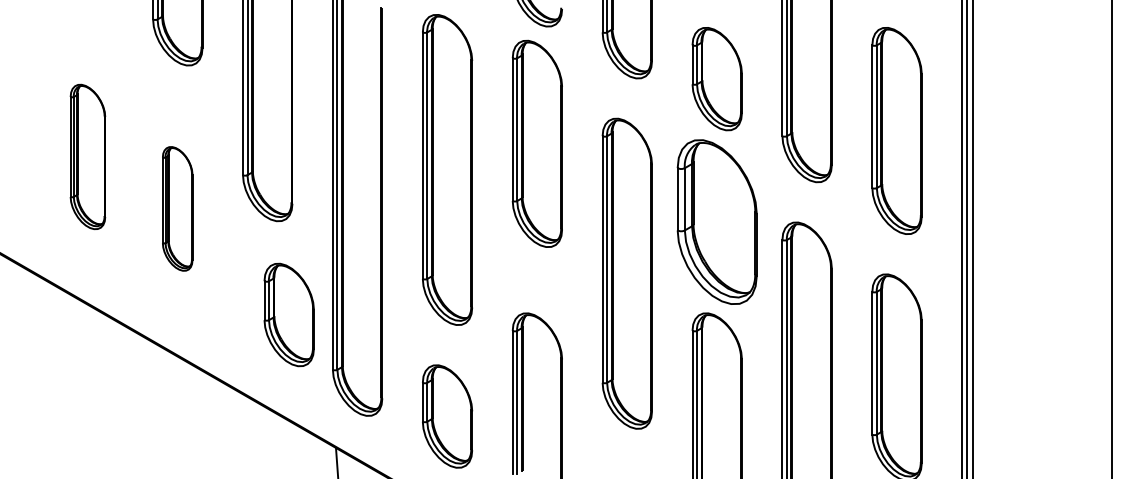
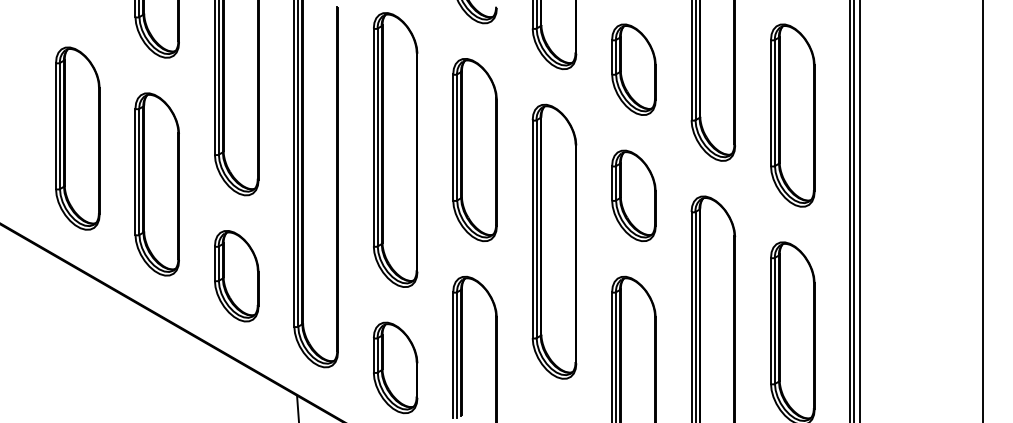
part: (536, 144) -> (474, 150), moved
part: (87, 156) -> (77, 138), size x1.43
part: (176, 208) -> (156, 184), size x1.67
part: (716, 221) -> (633, 195), size x0.62
part: (288, 315) -> (236, 276), moved

